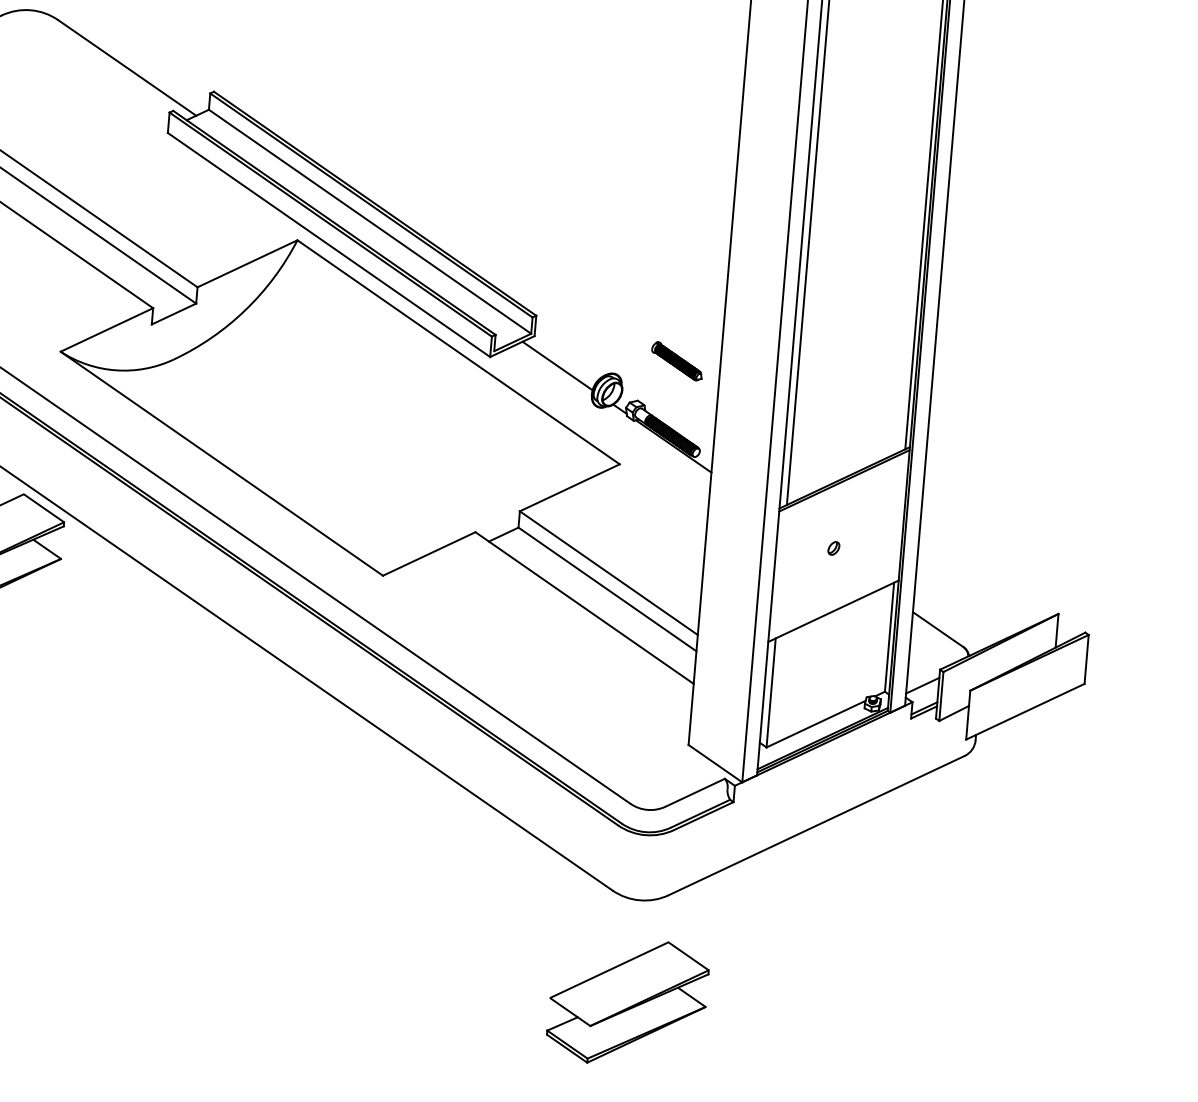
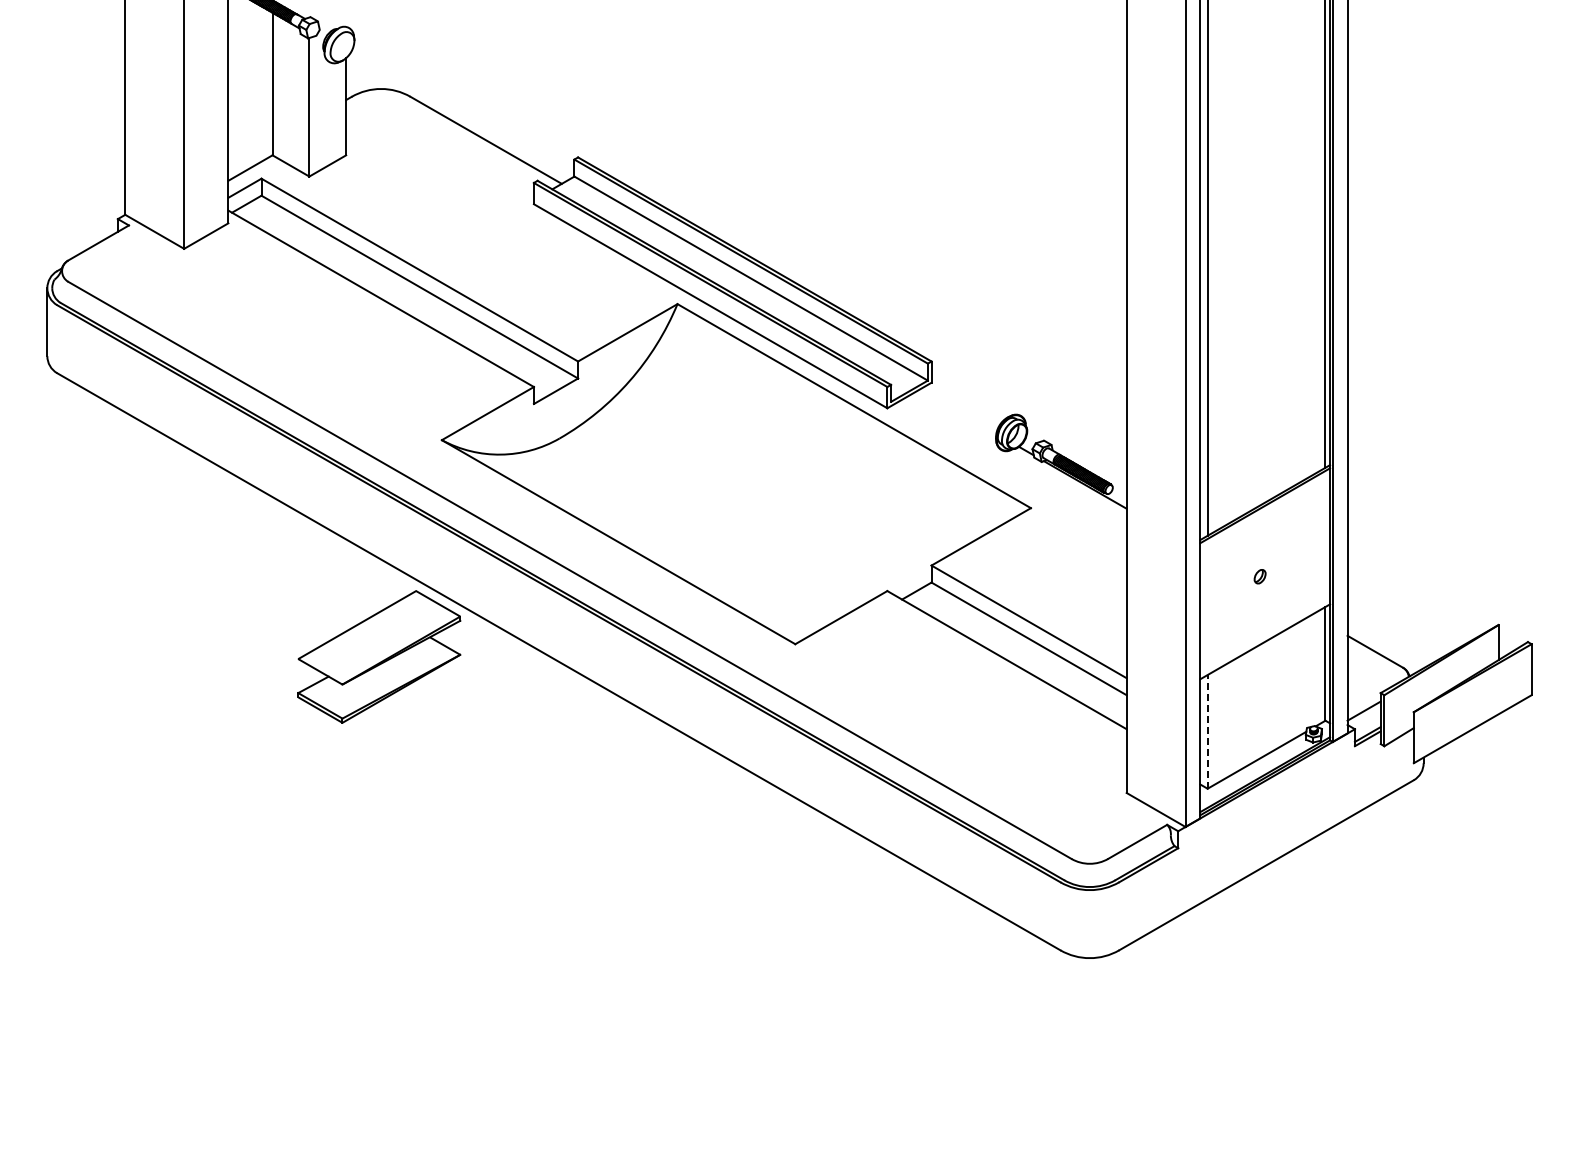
part: (677, 361) -> (1081, 396), removed
line: (557, 365) -> (957, 411), removed
line: (771, 692) -> (1207, 731), solid -> dashed
part: (628, 1001) -> (1086, 1064), removed

